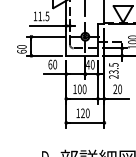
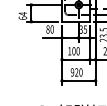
text: (21, 46) -> (22, 13), 60 -> 64
text: (50, 64) -> (48, 29), 60 -> 80
text: (90, 64) -> (83, 29), 40 -> 35
text: (78, 113) -> (72, 72), 120 -> 920

